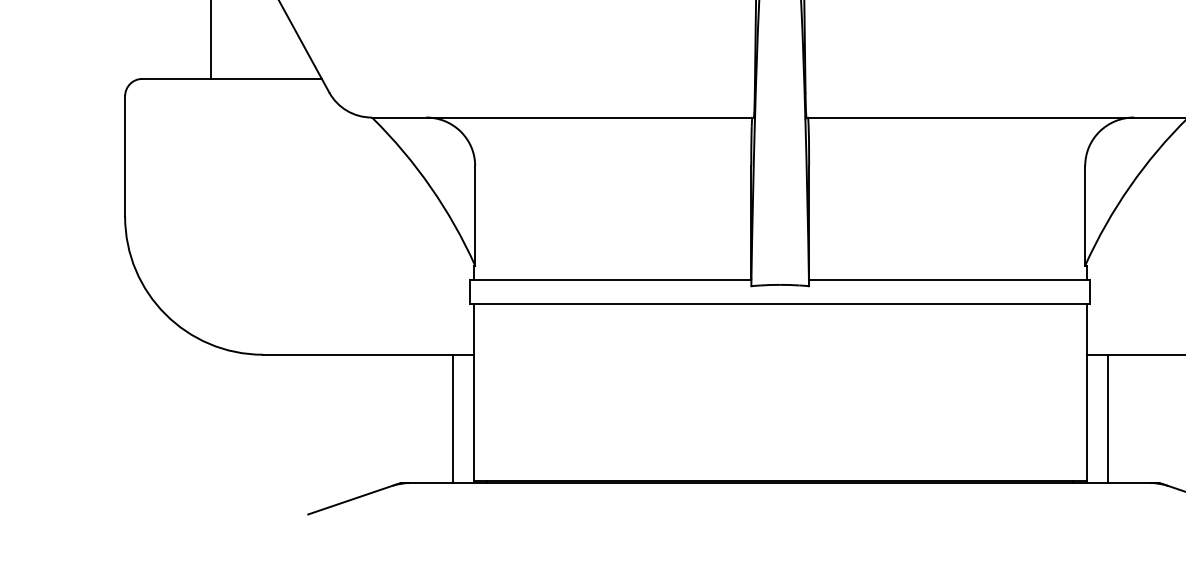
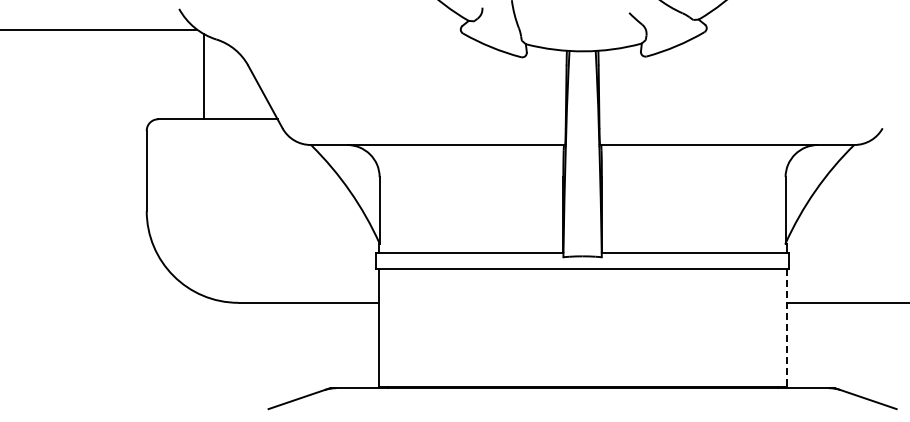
line: (1086, 391) -> (786, 327), solid -> dashed
line: (452, 418) -> (364, 345), removed
line: (1107, 418) -> (800, 345), removed

